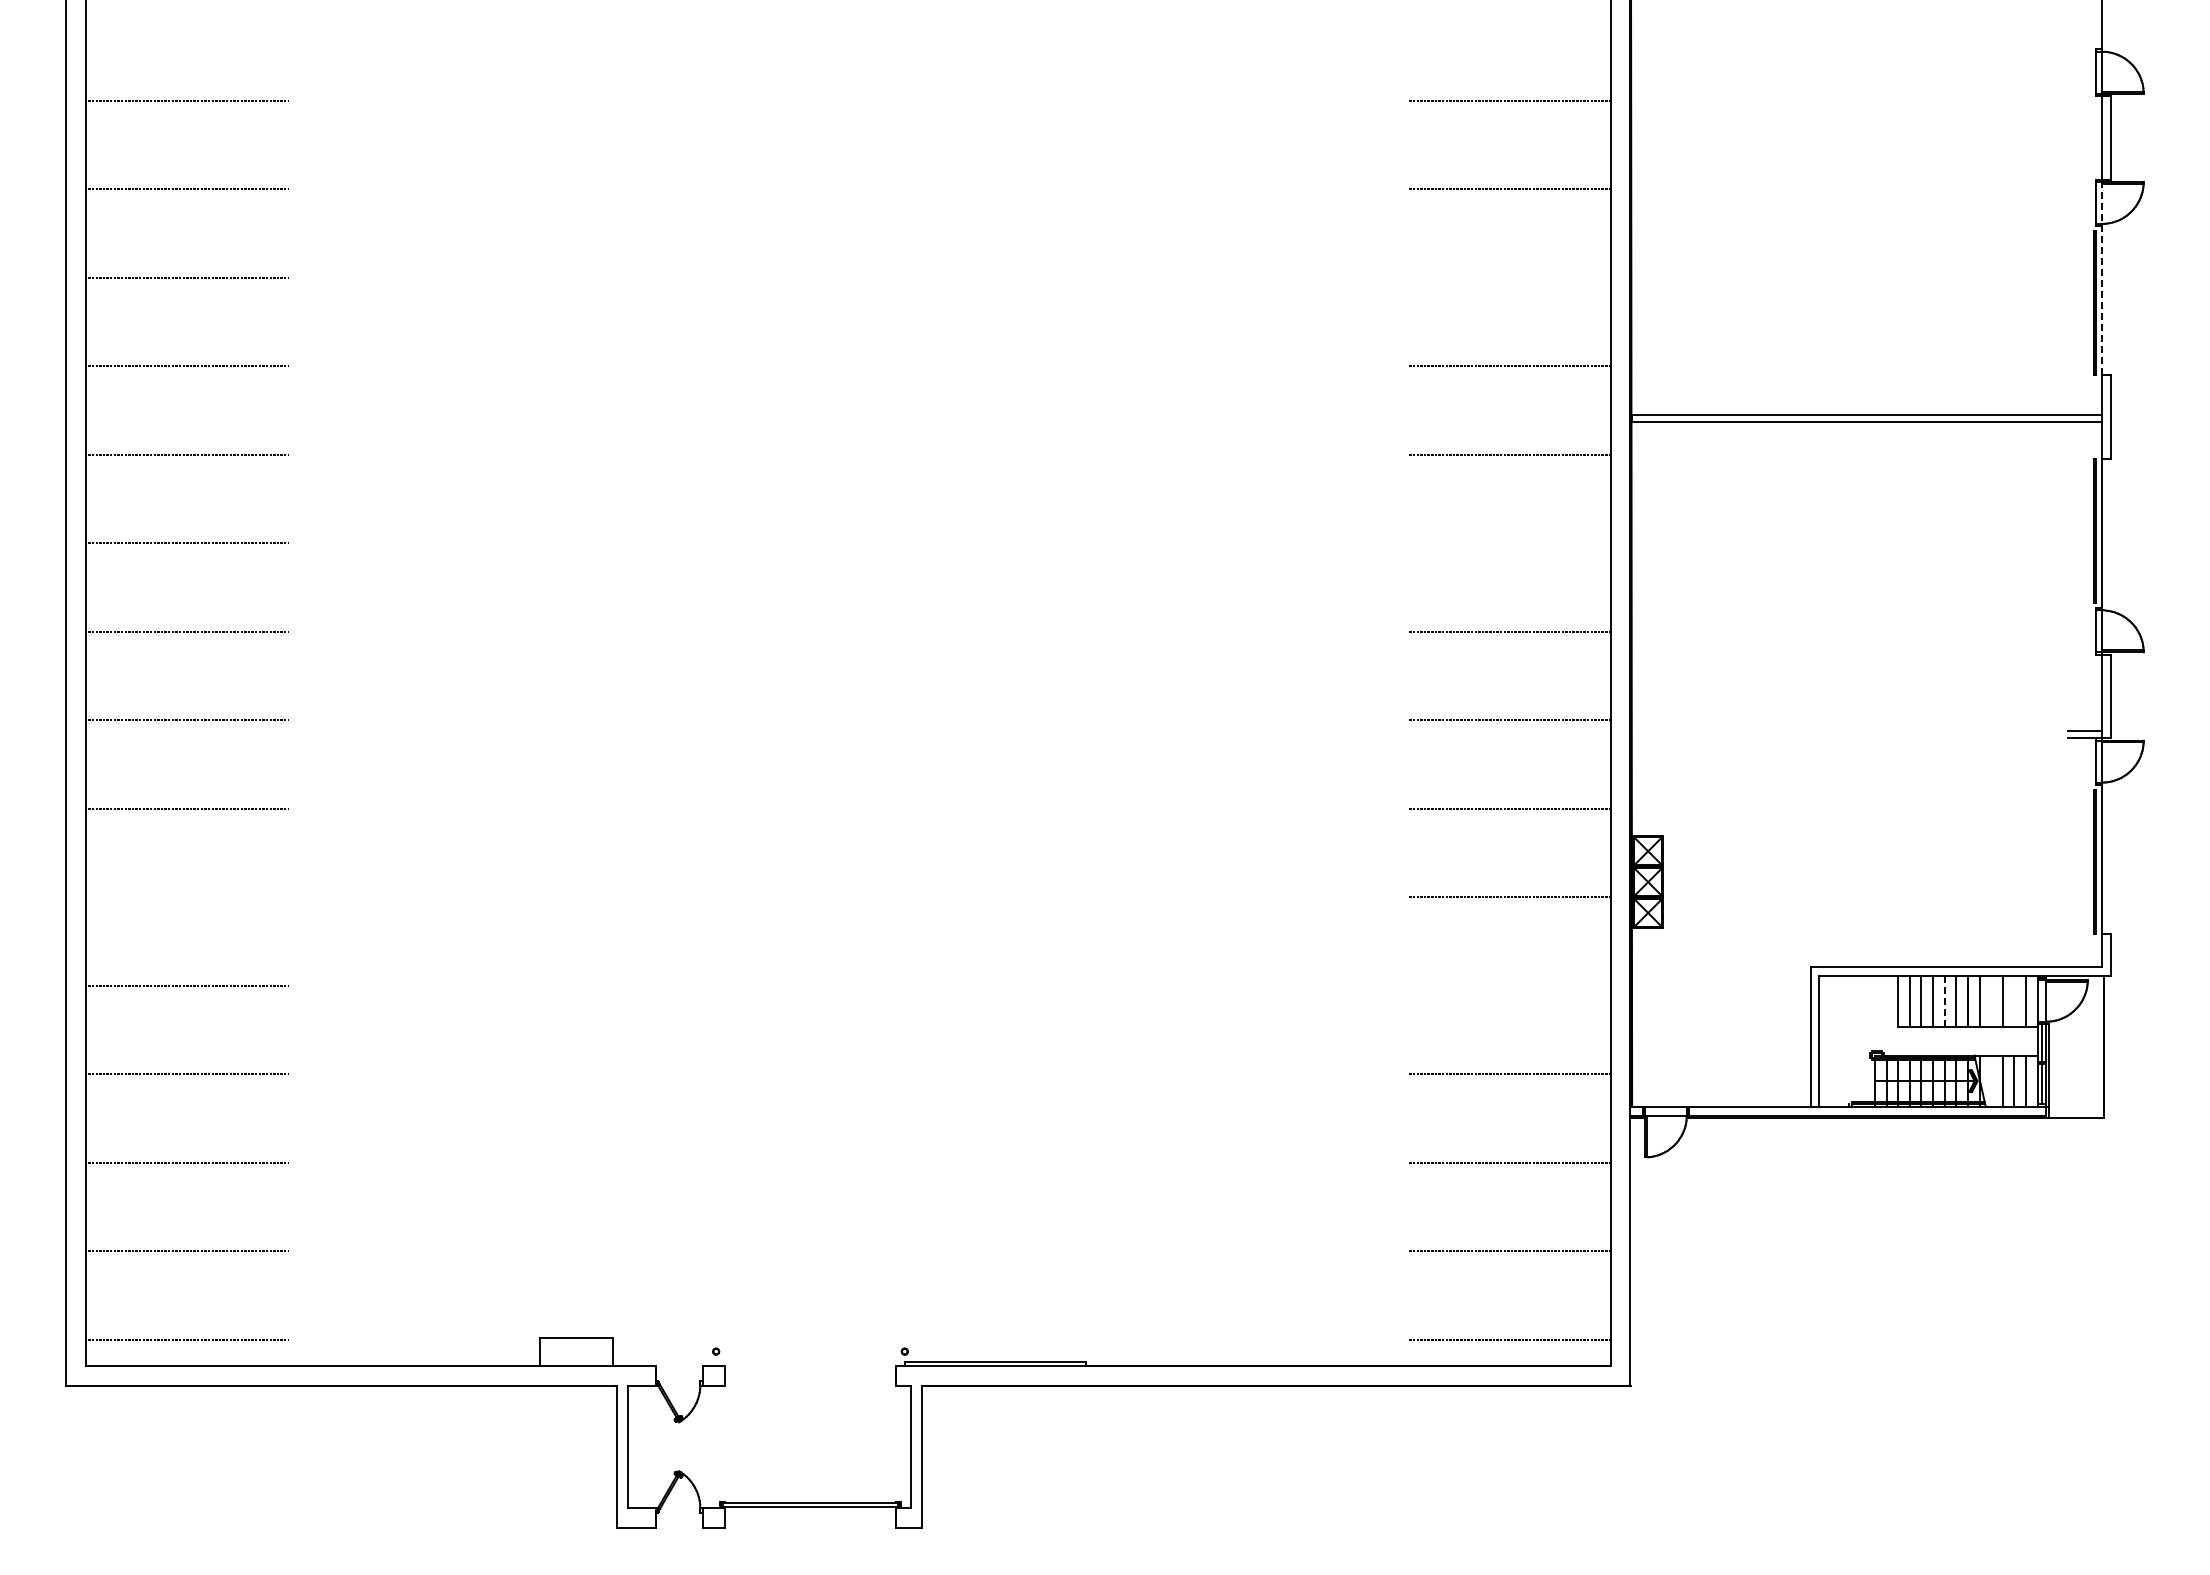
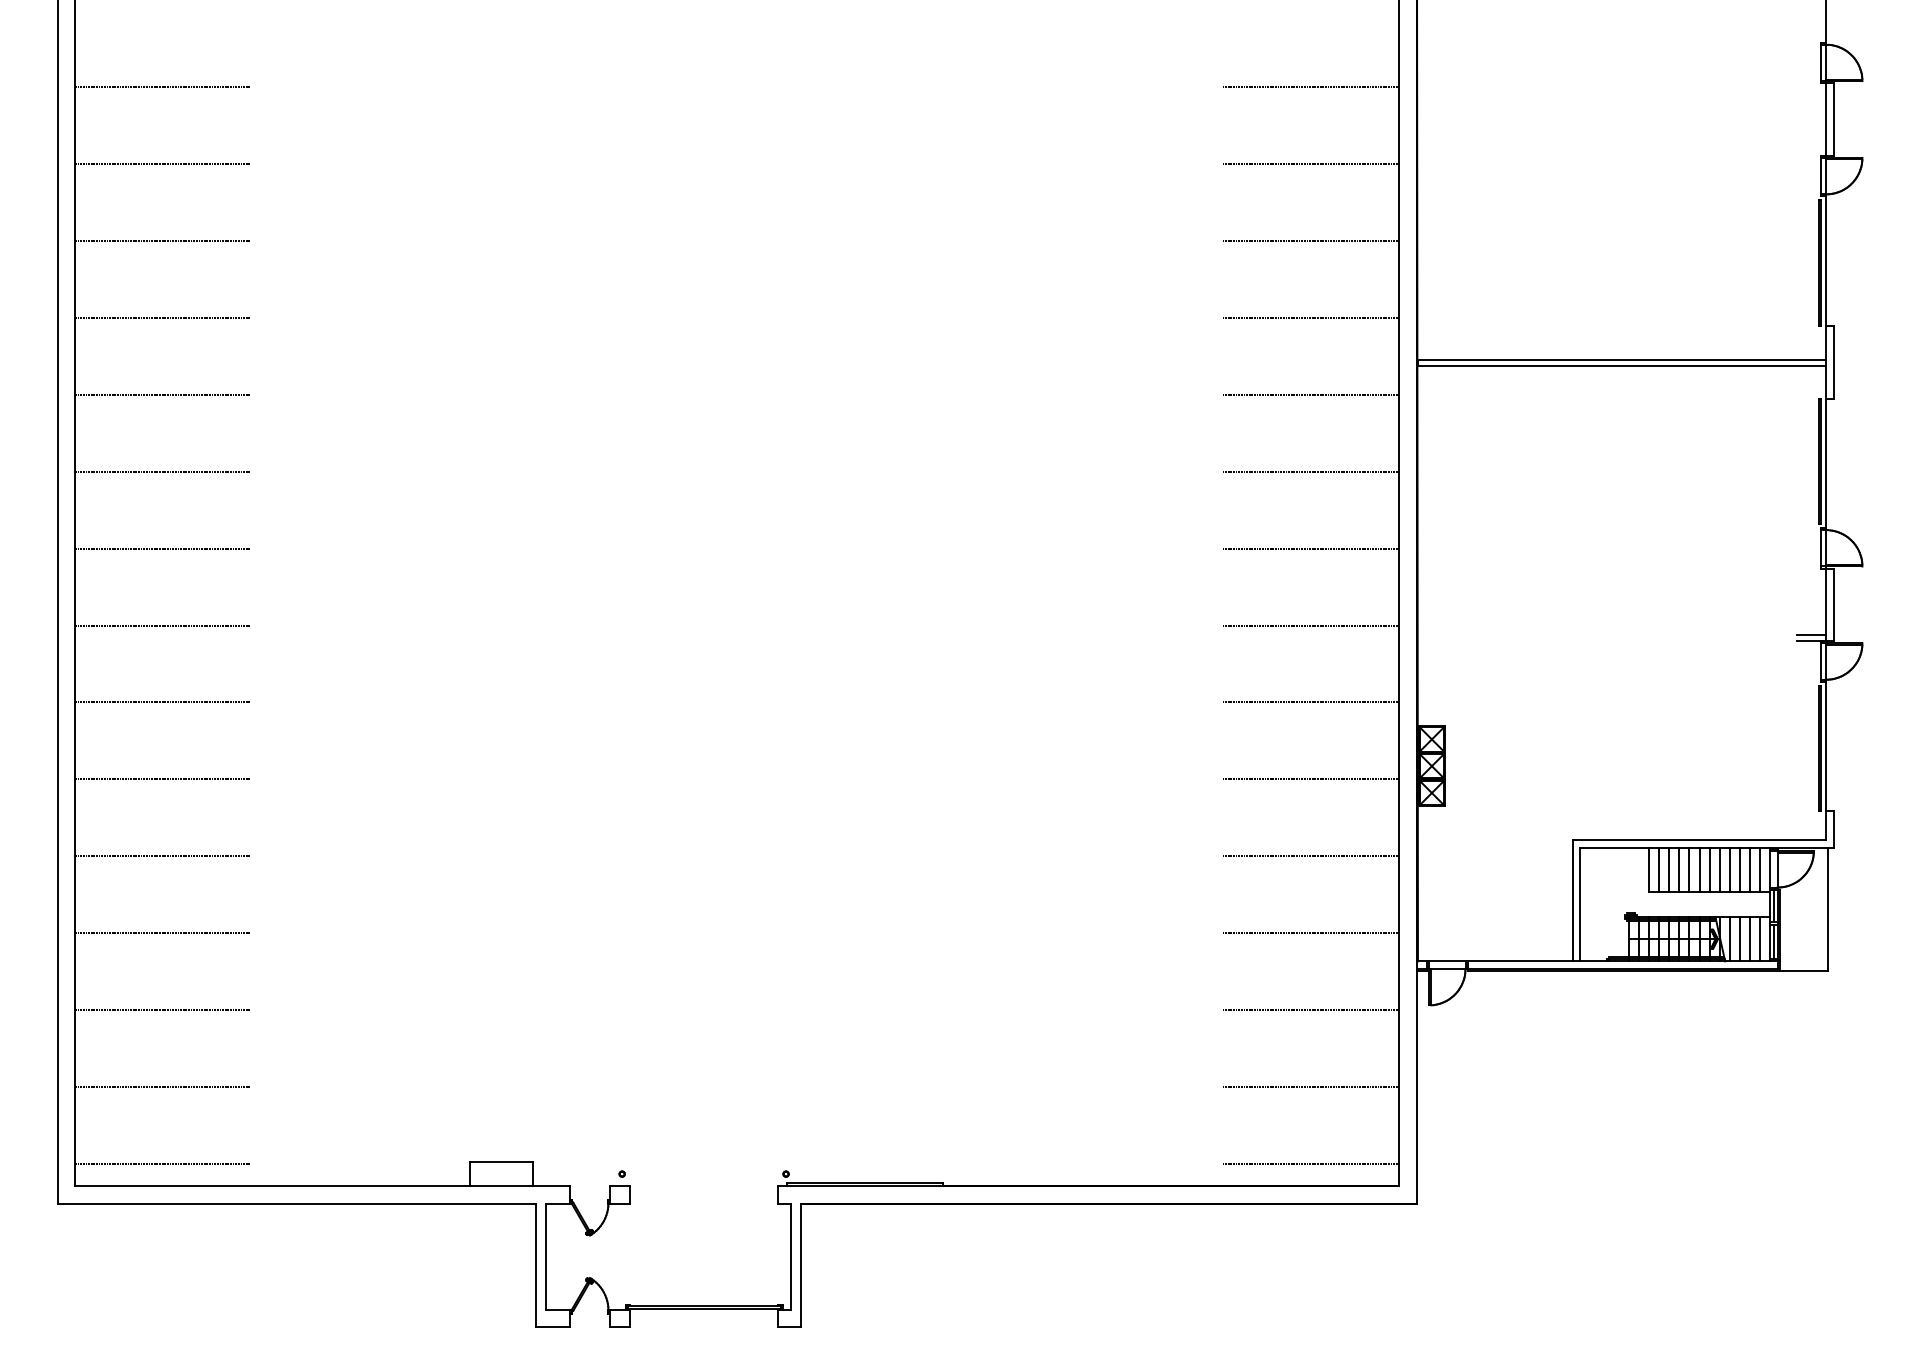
line: (1509, 277) -> (1311, 240), added
line: (2101, 278) -> (1825, 241), dashed -> solid
line: (1509, 543) -> (1311, 472), added
line: (187, 897) -> (162, 779), added
line: (1509, 985) -> (1311, 856), added
line: (1944, 1001) -> (1689, 869), dashed -> solid
line: (1991, 1001) -> (1730, 869), added
line: (2014, 1001) -> (1750, 869), added
line: (1991, 1080) -> (1730, 938), added

